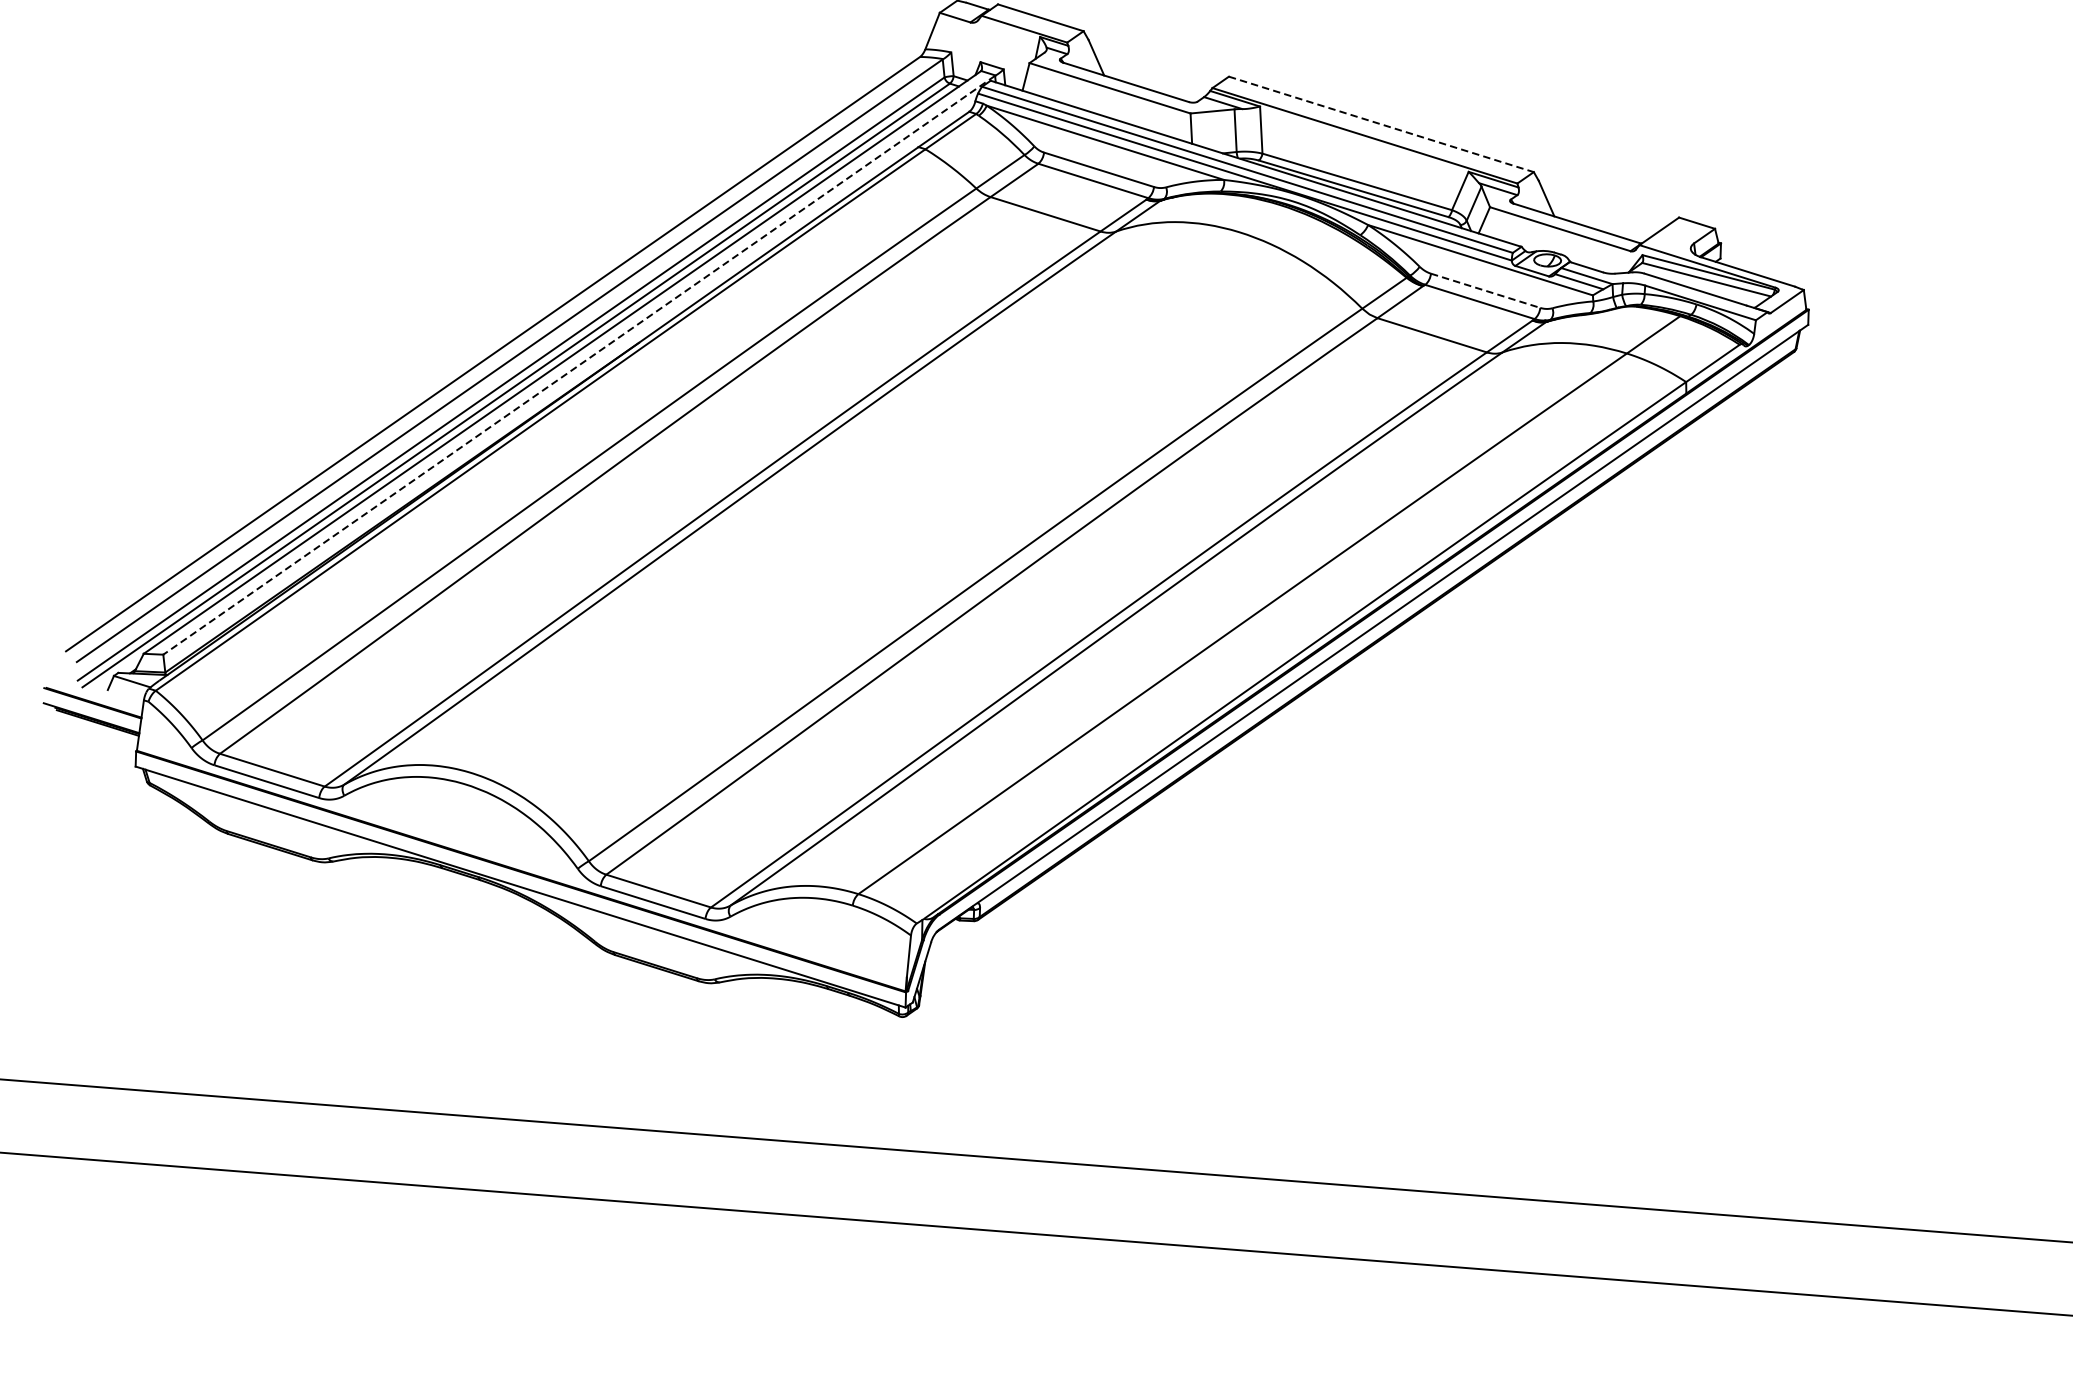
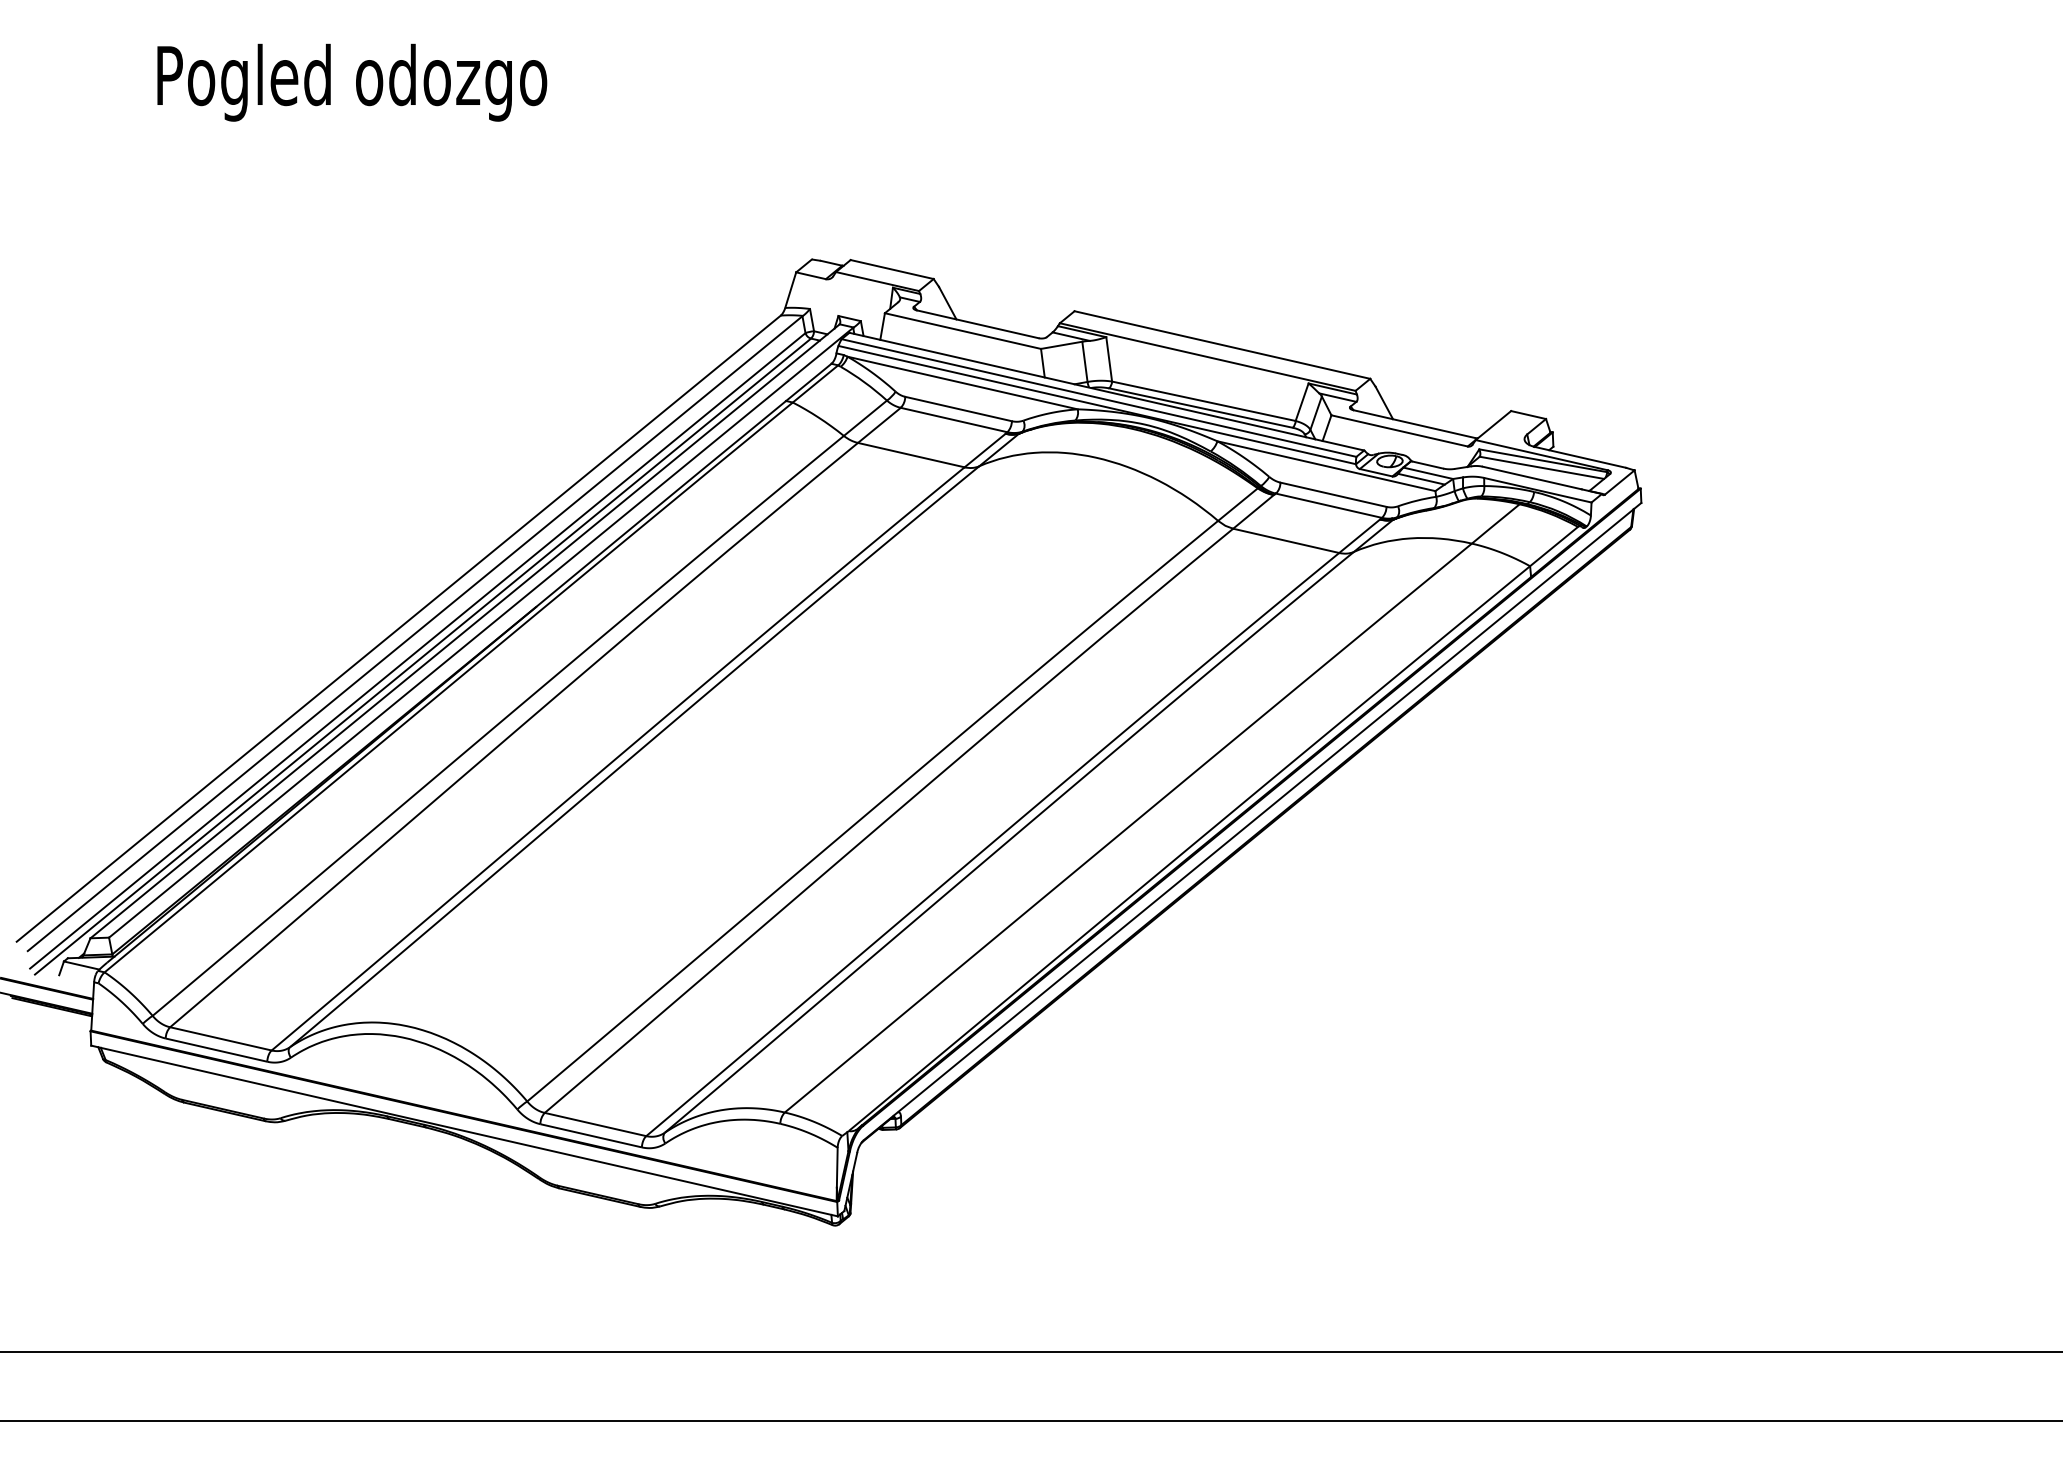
line: (1381, 124) -> (1222, 345), dashed -> solid
line: (1485, 290) -> (1333, 494), dashed -> solid
line: (578, 365) -> (480, 633), dashed -> solid

